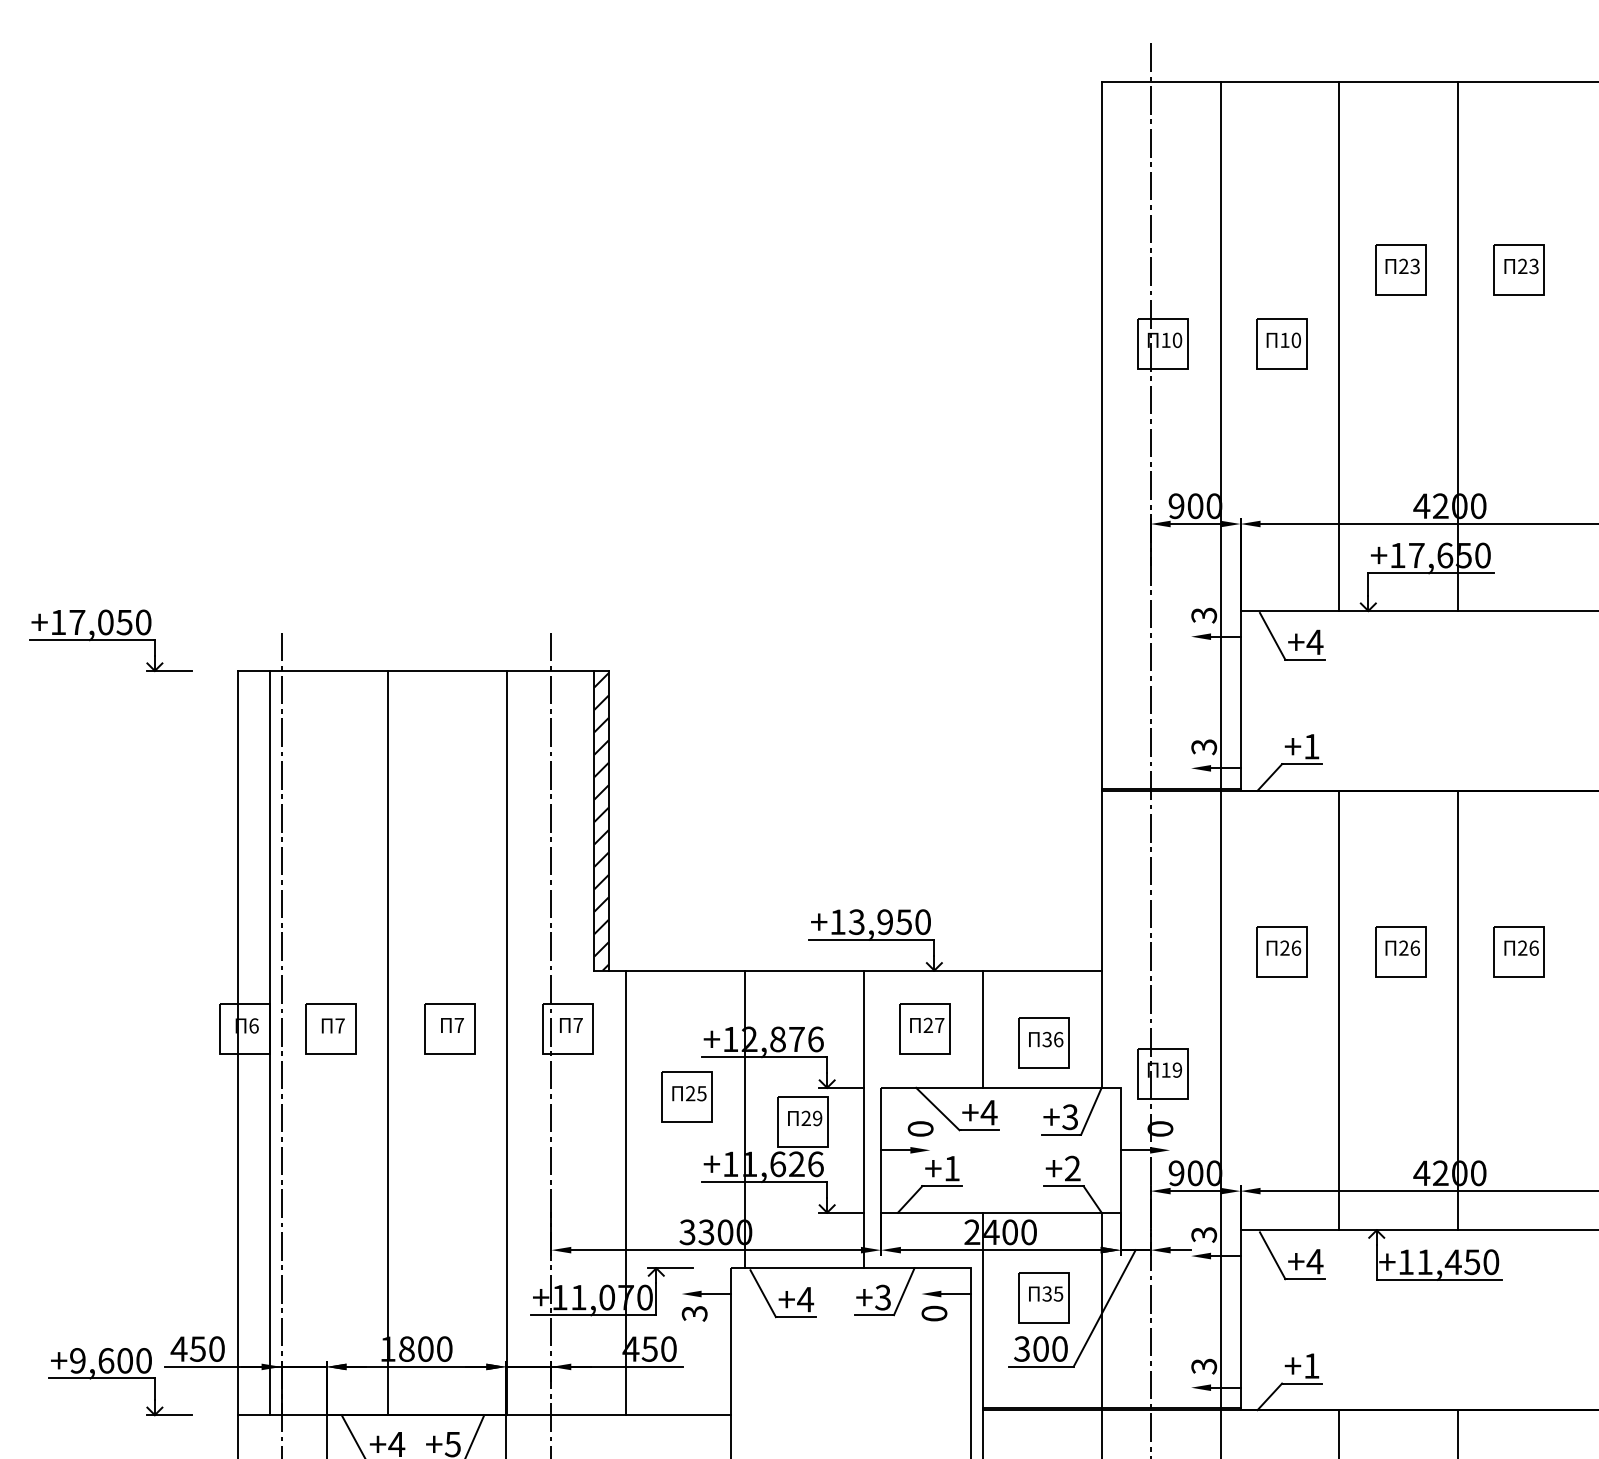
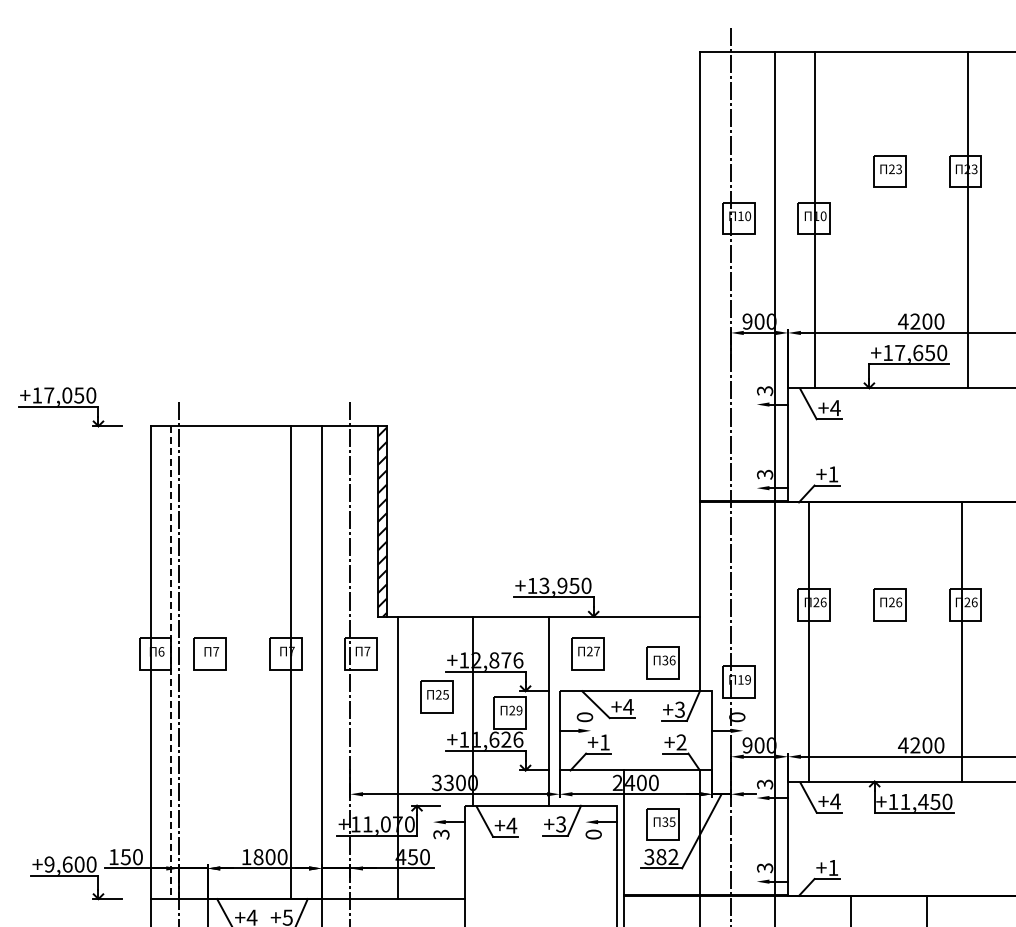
line: (1340, 345) -> (815, 219), moved
line: (1458, 345) -> (967, 219), moved
line: (1340, 1009) -> (809, 641), moved
line: (1458, 1009) -> (961, 641), moved
line: (982, 1028) -> (624, 653), removed
line: (387, 1042) -> (290, 662), moved
line: (269, 1044) -> (171, 663), solid -> dashed
text: (178, 1348) -> (113, 856), 450 -> 150
text: (1050, 1349) -> (667, 857), 300 -> 382

